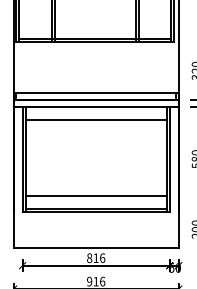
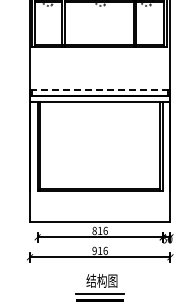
line: (96, 93) -> (100, 90), solid -> dashed
line: (96, 120) -> (100, 113), removed
line: (96, 196) -> (100, 178), removed

